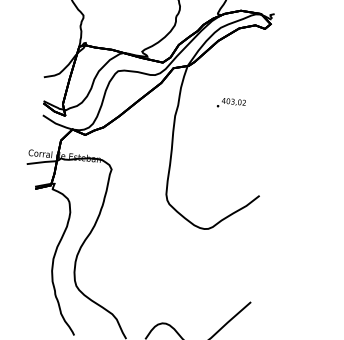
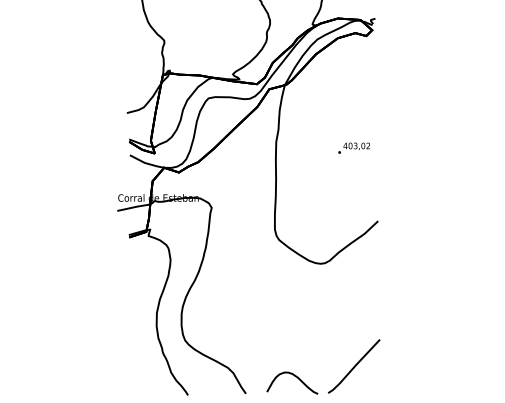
text: (230, 102) -> (353, 147), moved

